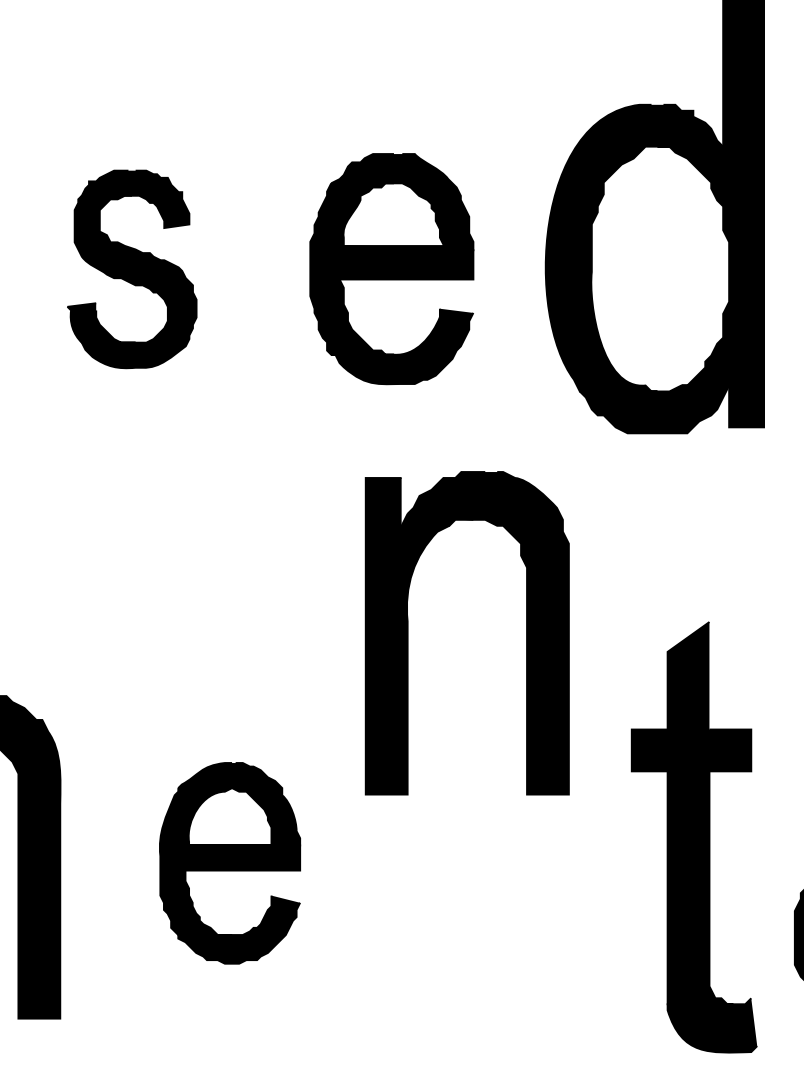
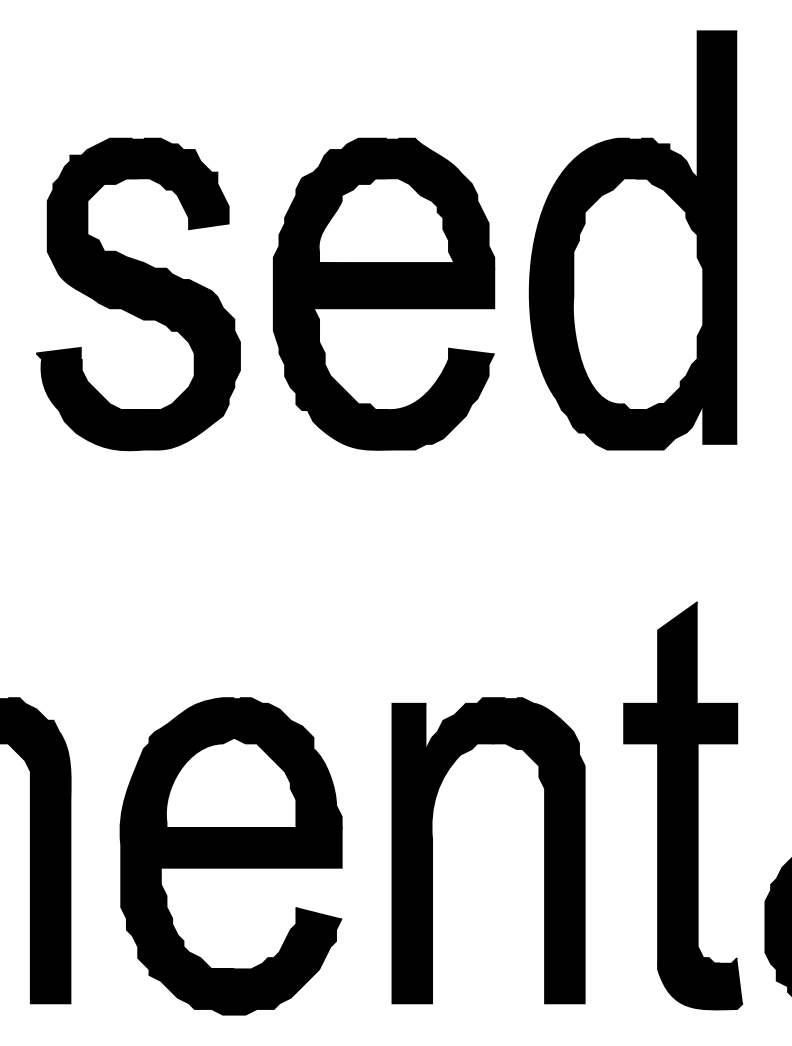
part: (392, 268) -> (384, 293), size x1.43
part: (132, 269) -> (138, 294), size x1.67
part: (408, 633) -> (432, 850), moved
part: (694, 837) -> (683, 805), moved
part: (229, 863) -> (230, 856), size x1.67

